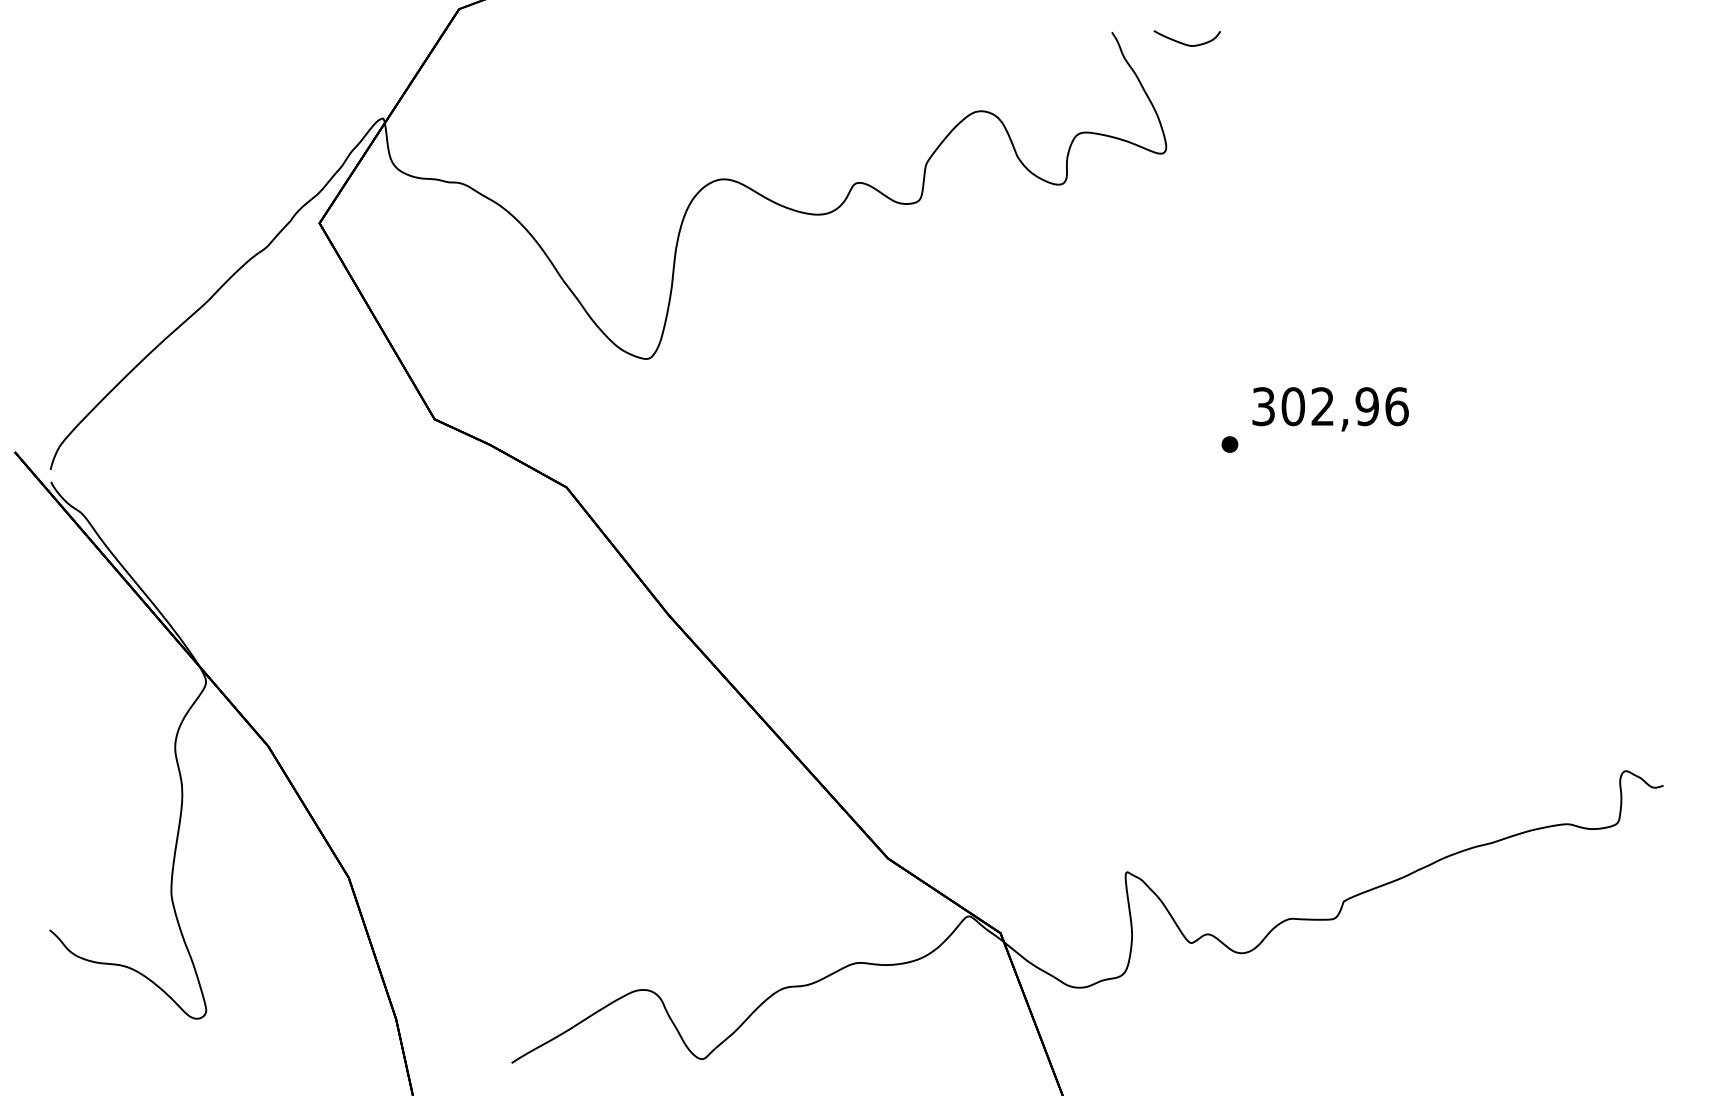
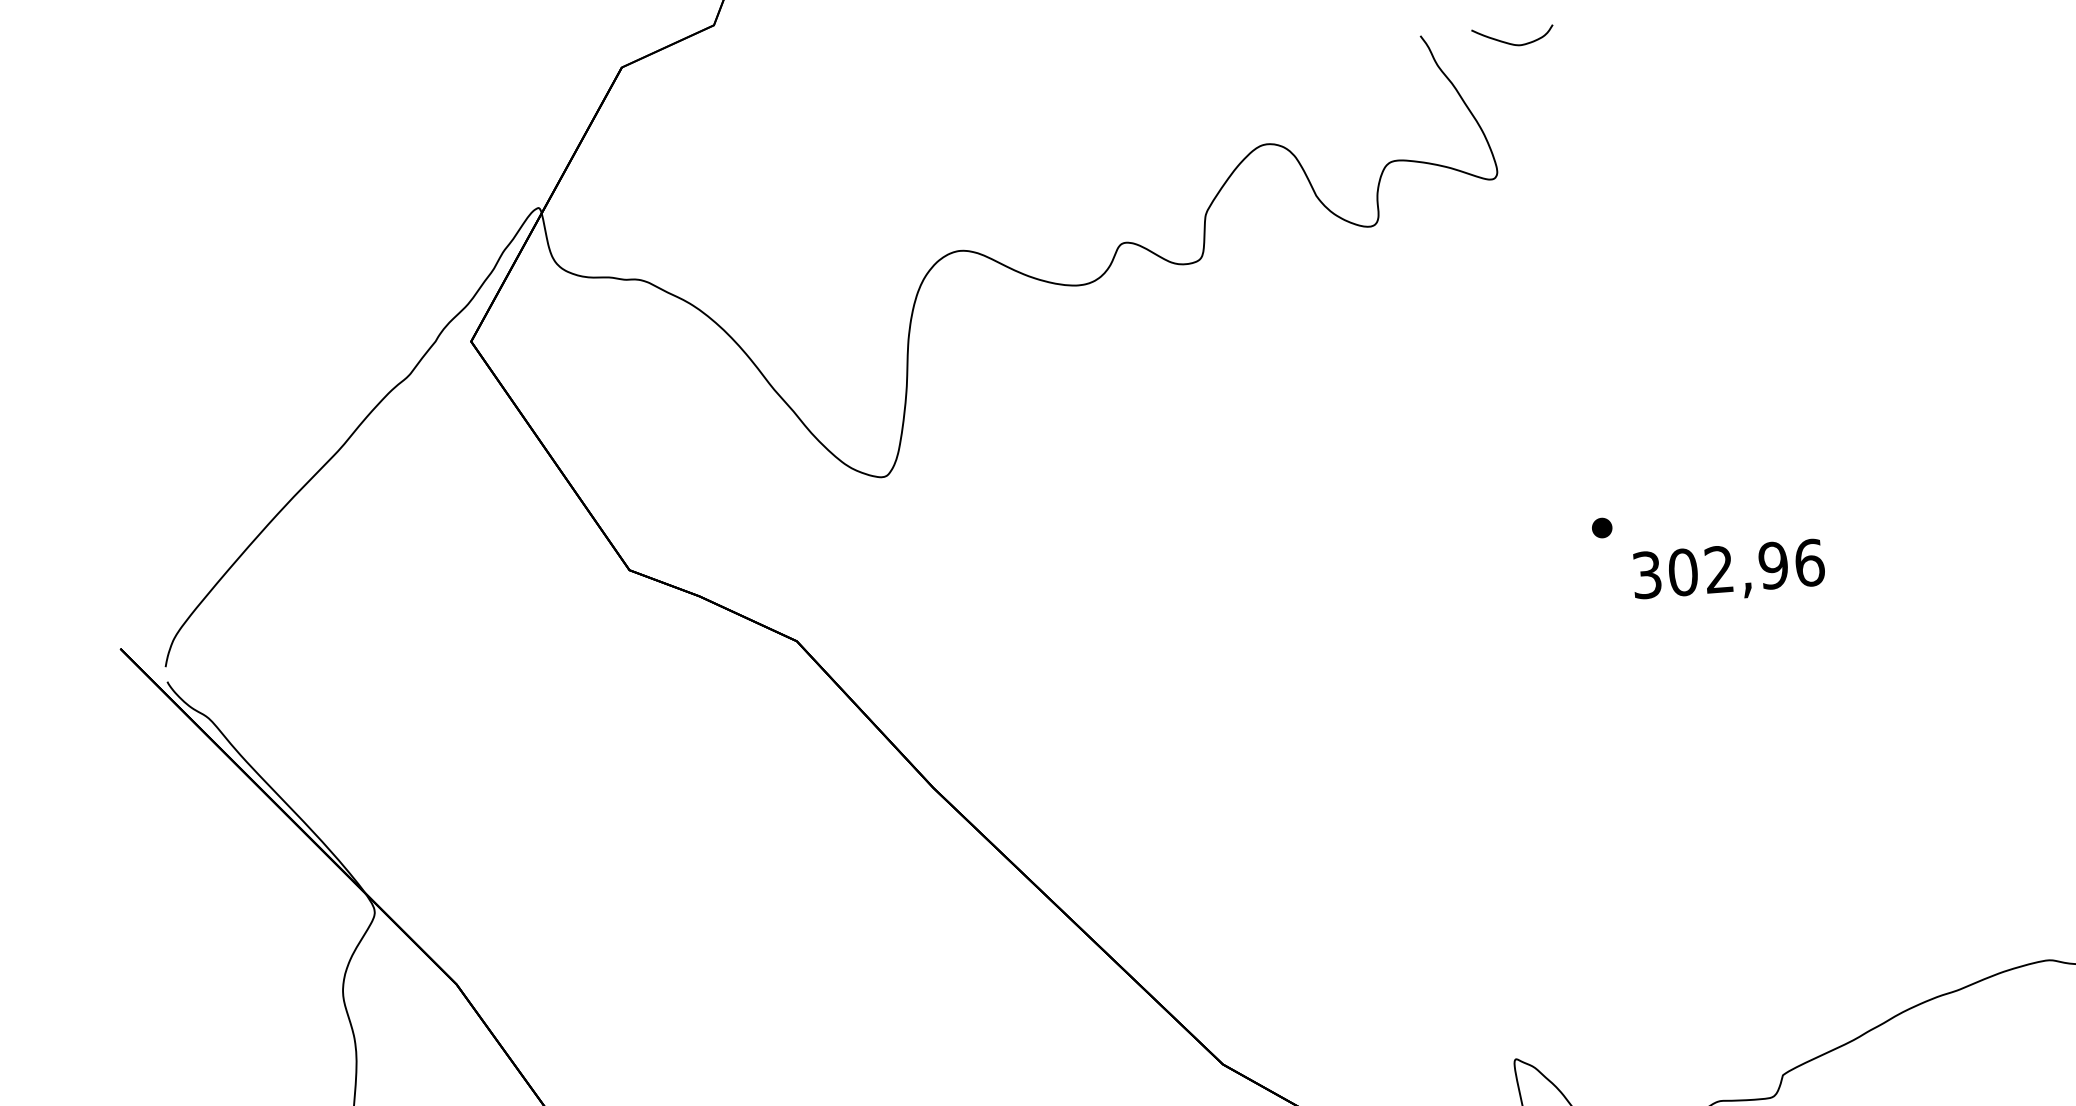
text: (1330, 409) -> (1728, 572), moved

